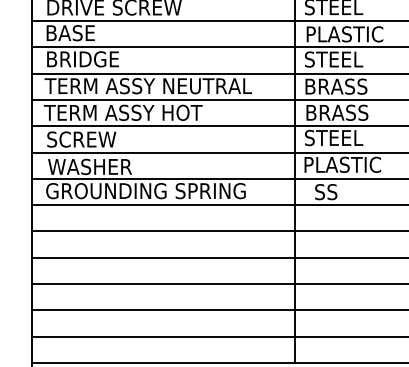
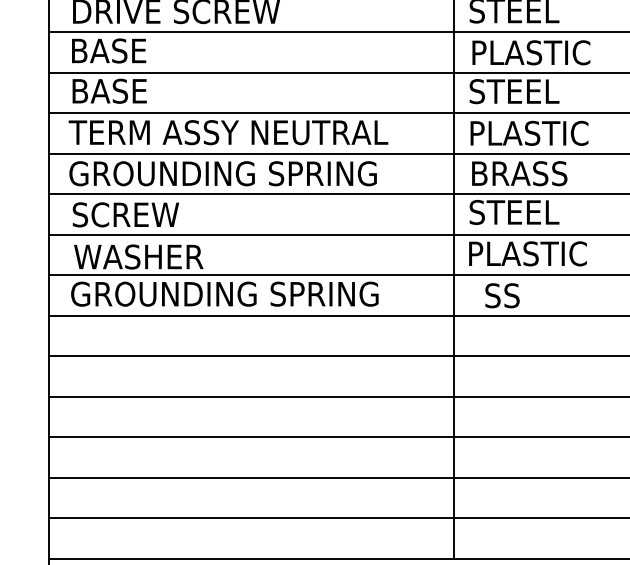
text: (88, 59) -> (136, 91), BRIDGE -> BASE
text: (344, 86) -> (530, 133), BRASS -> PLASTIC
text: (143, 112) -> (221, 173), TERM ASSY HOT -> GROUNDING SPRING

